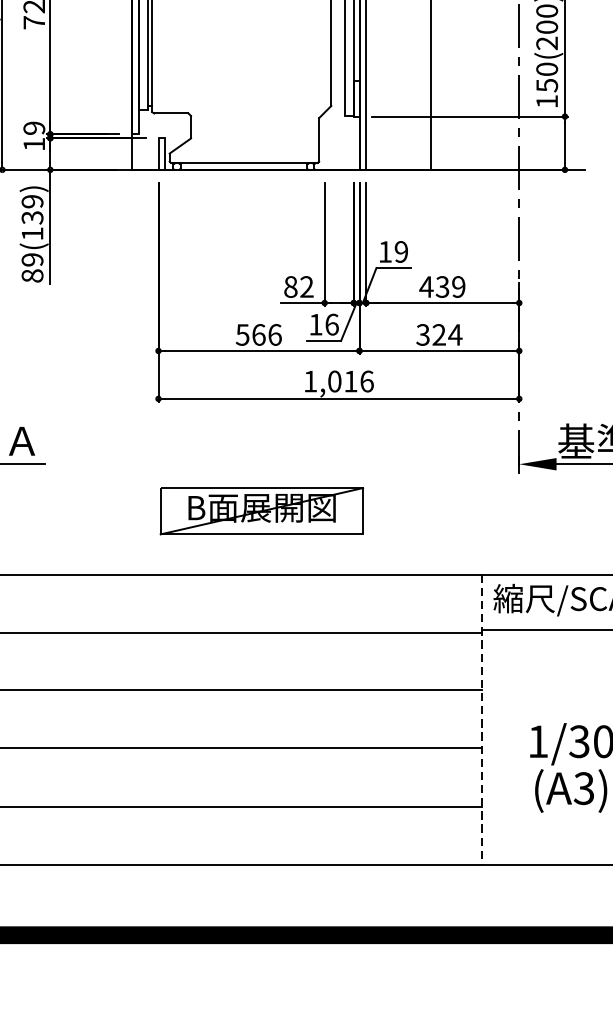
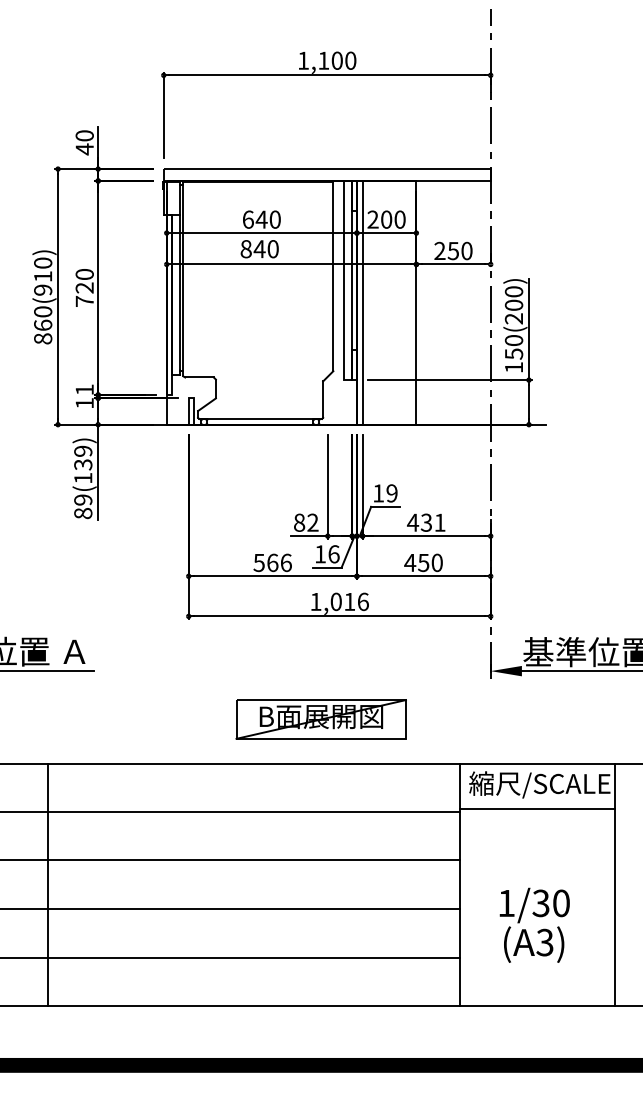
text: (34, 127) -> (84, 389), 19 -> 11
text: (458, 286) -> (439, 522), 439 -> 431
text: (438, 334) -> (423, 562), 324 -> 450
part: (260, 511) -> (320, 719), moved
line: (481, 720) -> (459, 885), dashed -> solid

